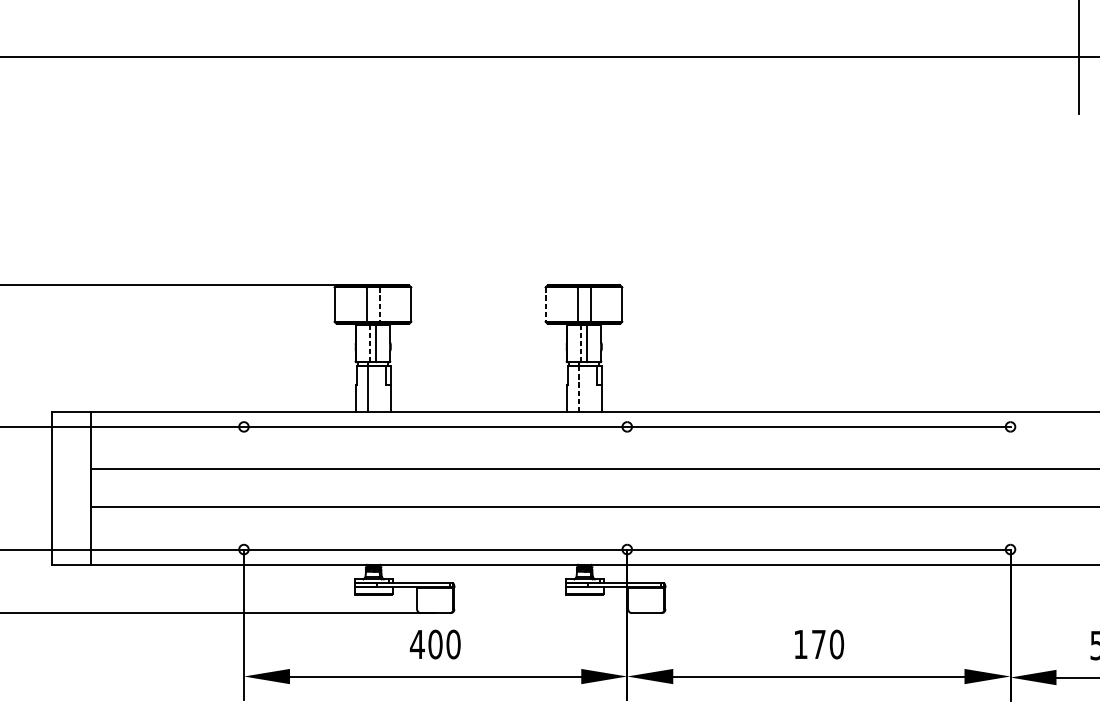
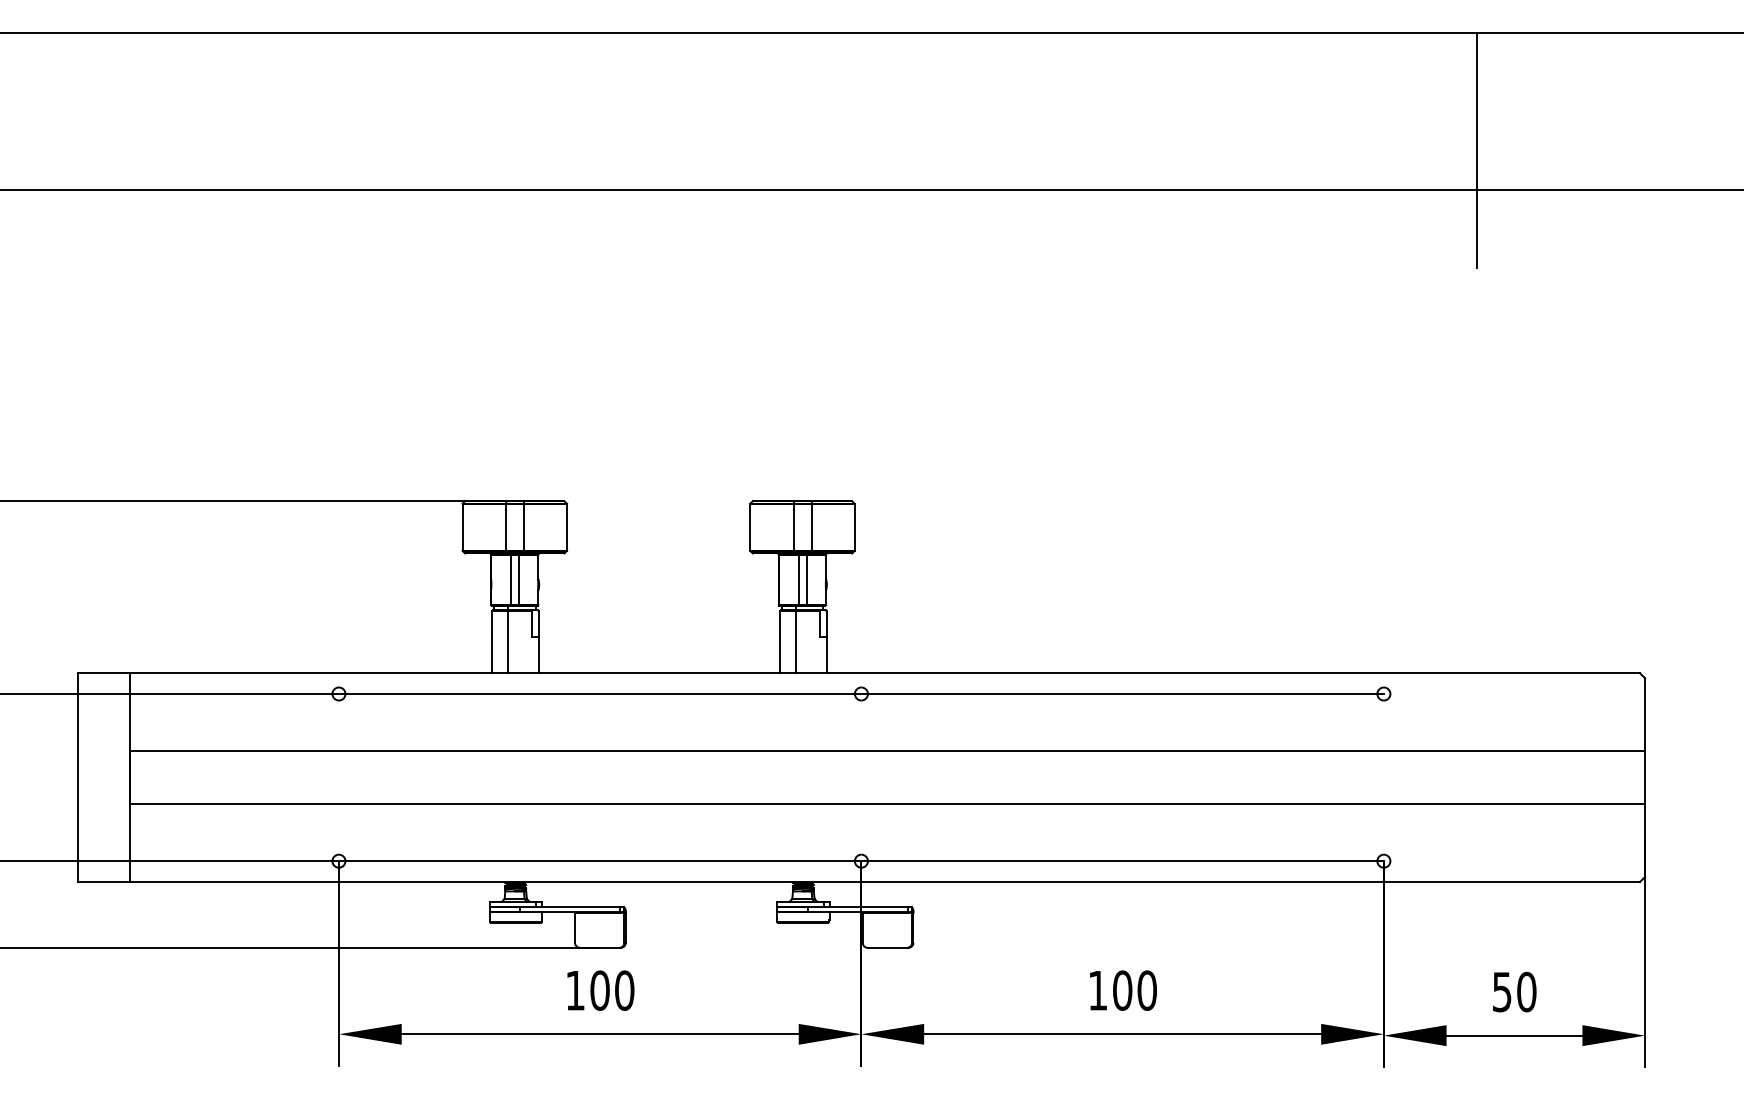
line: (380, 304) -> (524, 527), dashed -> solid
line: (545, 304) -> (750, 527), dashed -> solid
line: (369, 343) -> (510, 580), dashed -> solid
line: (581, 343) -> (798, 580), dashed -> solid
line: (578, 389) -> (795, 642), dashed -> solid
text: (417, 644) -> (575, 990), 400 -> 100
text: (818, 644) -> (1122, 990), 170 -> 100

